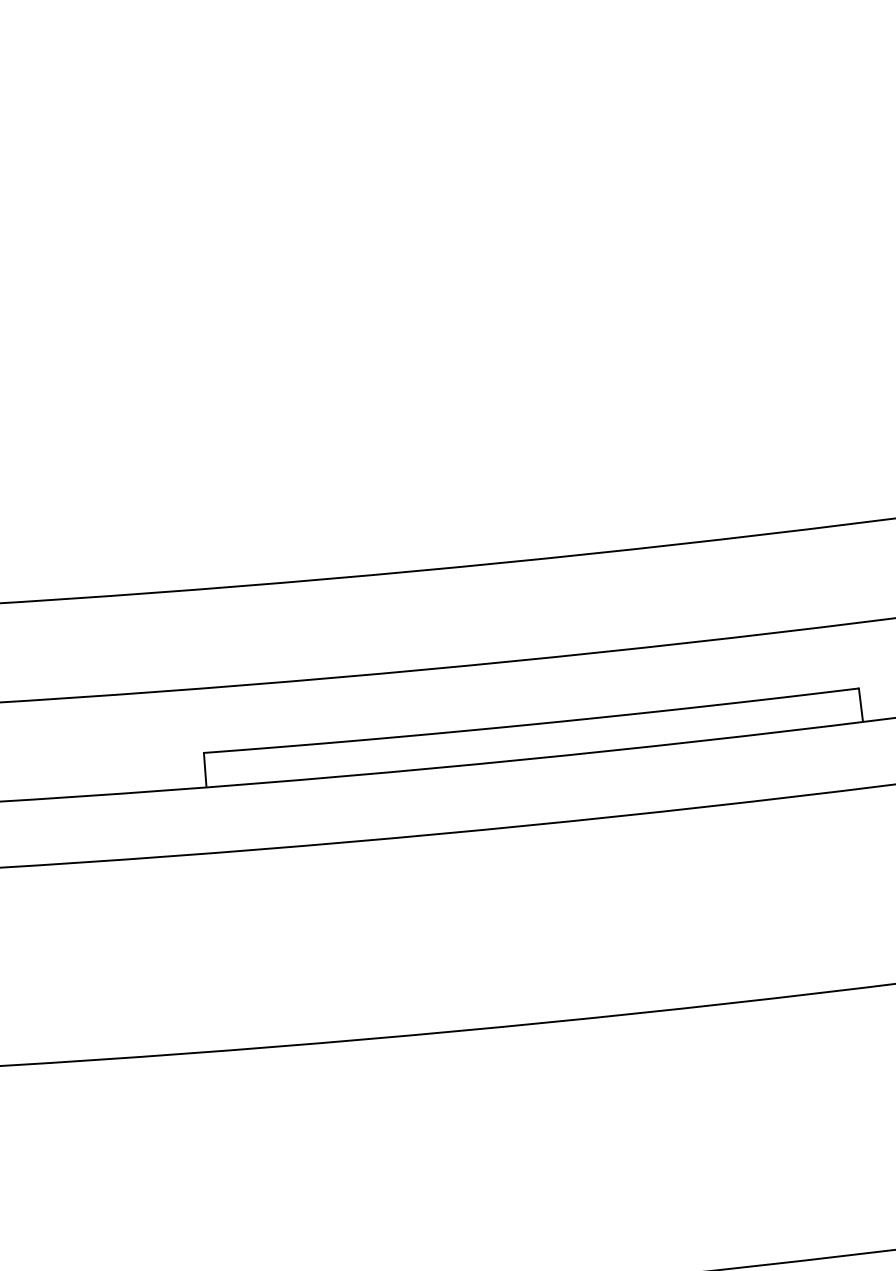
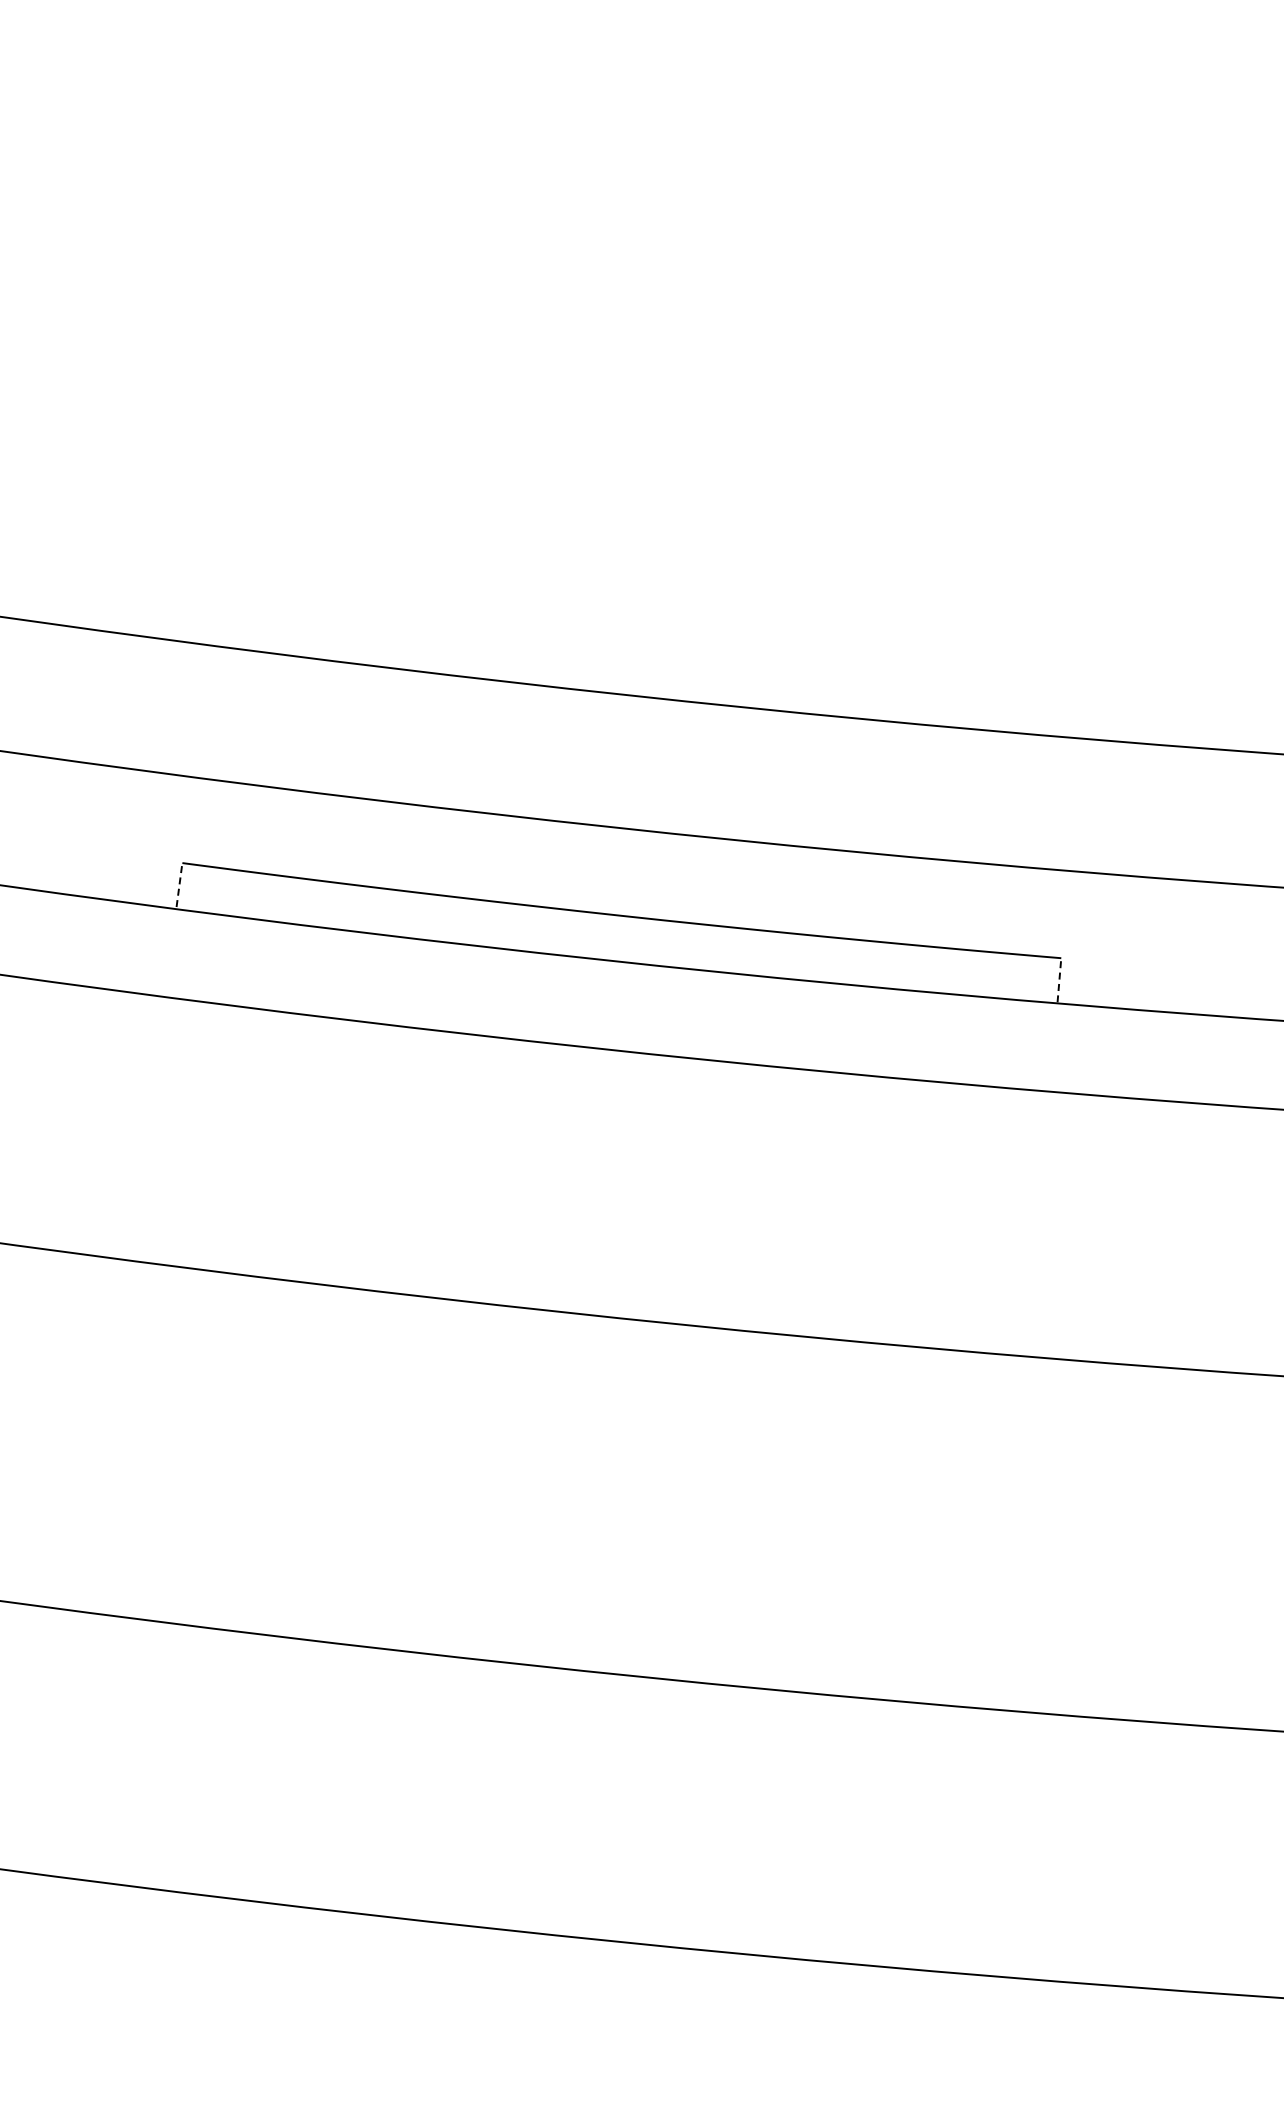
line: (860, 704) -> (1059, 979), solid -> dashed
line: (205, 768) -> (179, 884), solid -> dashed

